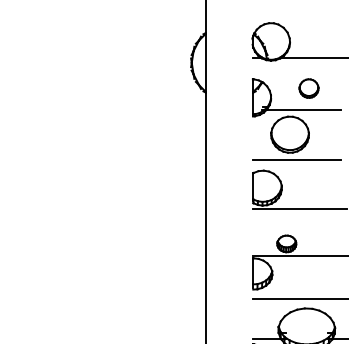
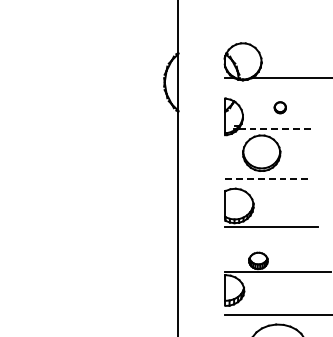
part: (308, 88) -> (279, 107), size x0.6
line: (303, 109) -> (274, 128), solid -> dashed
line: (297, 160) -> (268, 178), solid -> dashed

